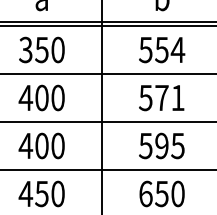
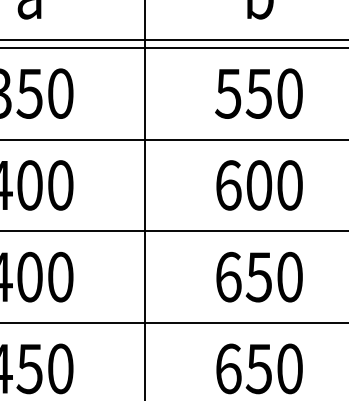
text: (177, 49) -> (288, 92), 554 -> 550
text: (161, 97) -> (258, 184), 571 -> 600
text: (161, 145) -> (258, 276), 595 -> 650

